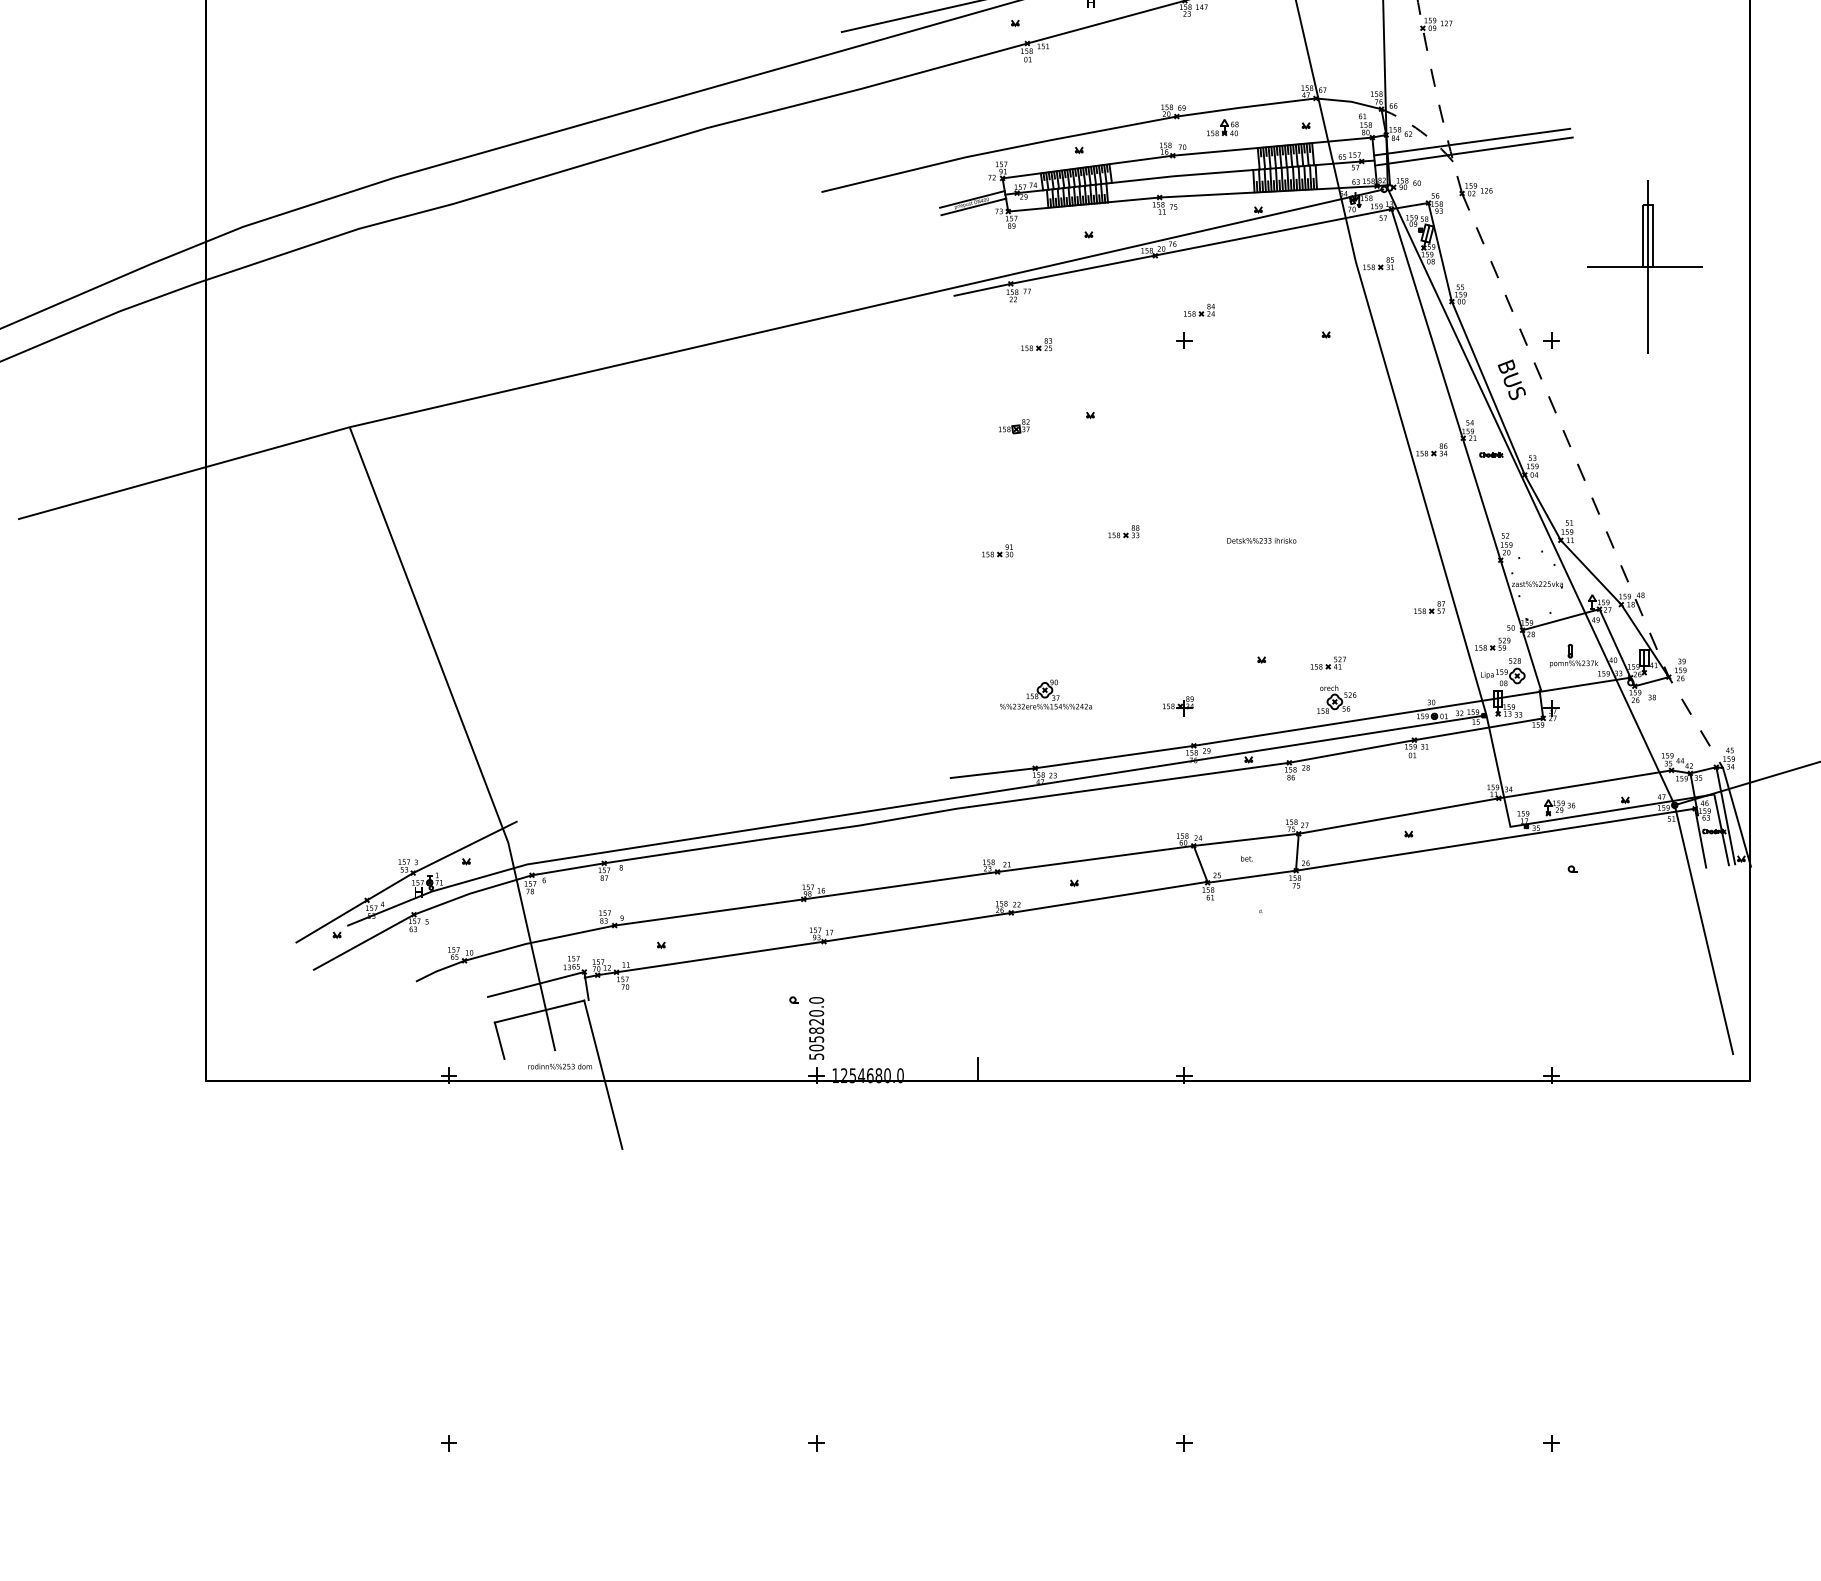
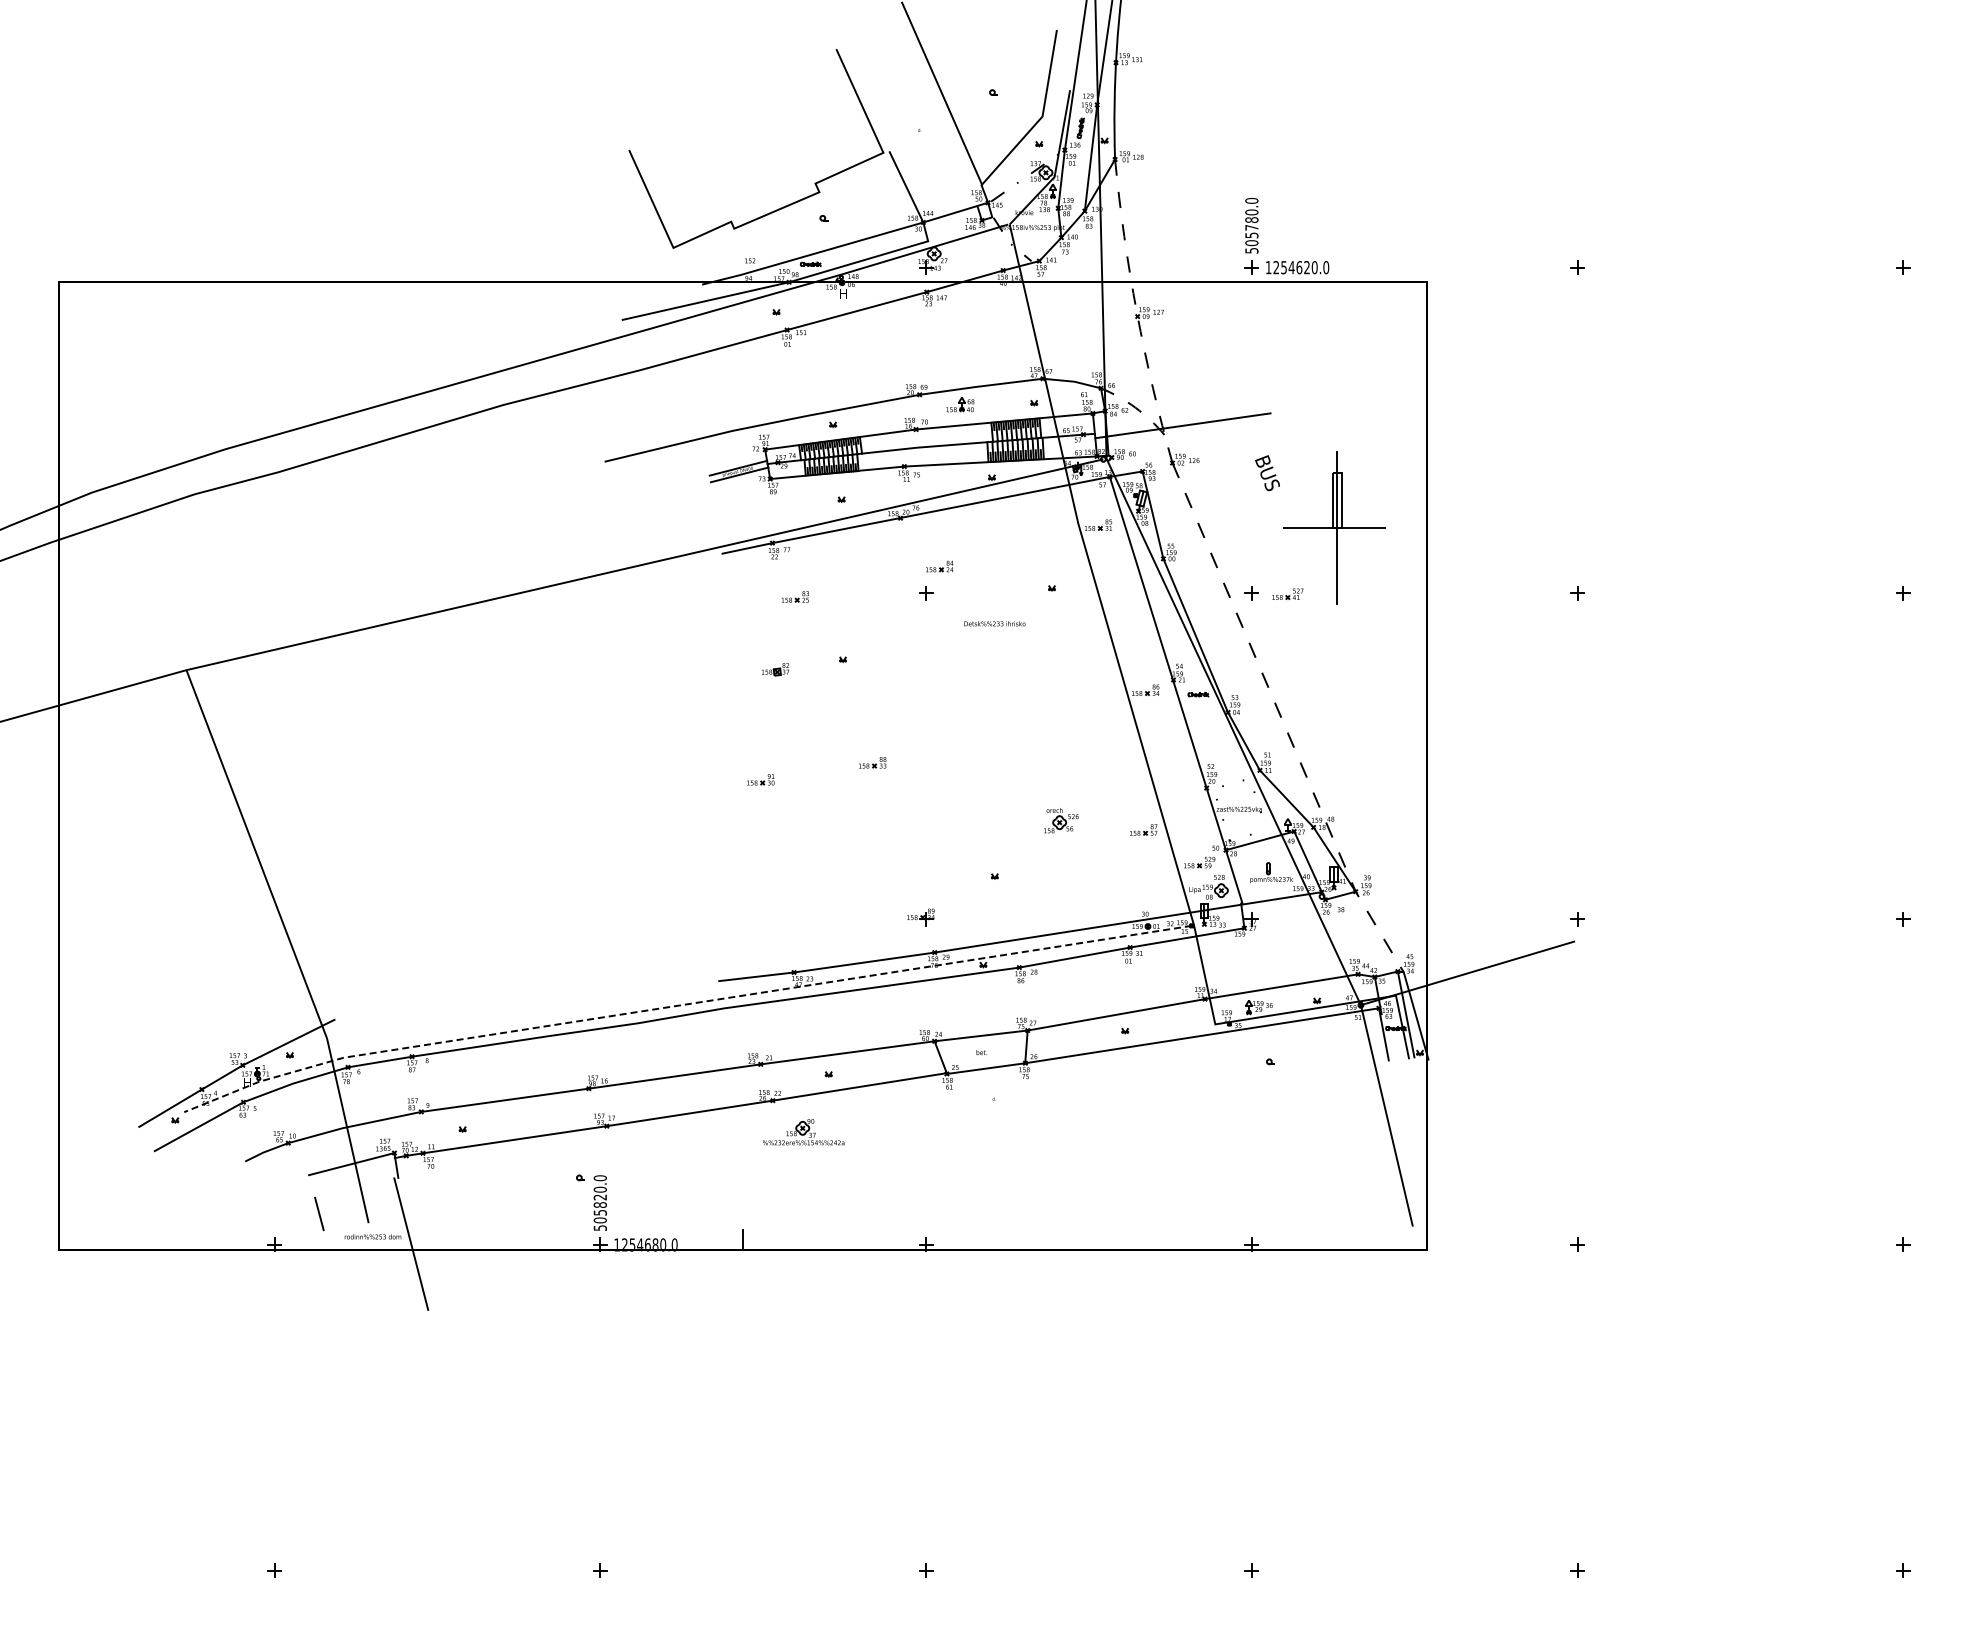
line: (1472, 142) -> (1181, 417), removed
text: (1511, 380) -> (1267, 473), moved
text: (1261, 540) -> (994, 623), moved
part: (1327, 663) -> (1287, 594), moved
part: (1045, 694) -> (803, 1132), moved
part: (1336, 699) -> (1061, 820), moved
line: (909, 805) -> (682, 1005), solid -> dashed
line: (539, 1010) -> (354, 1187), removed

